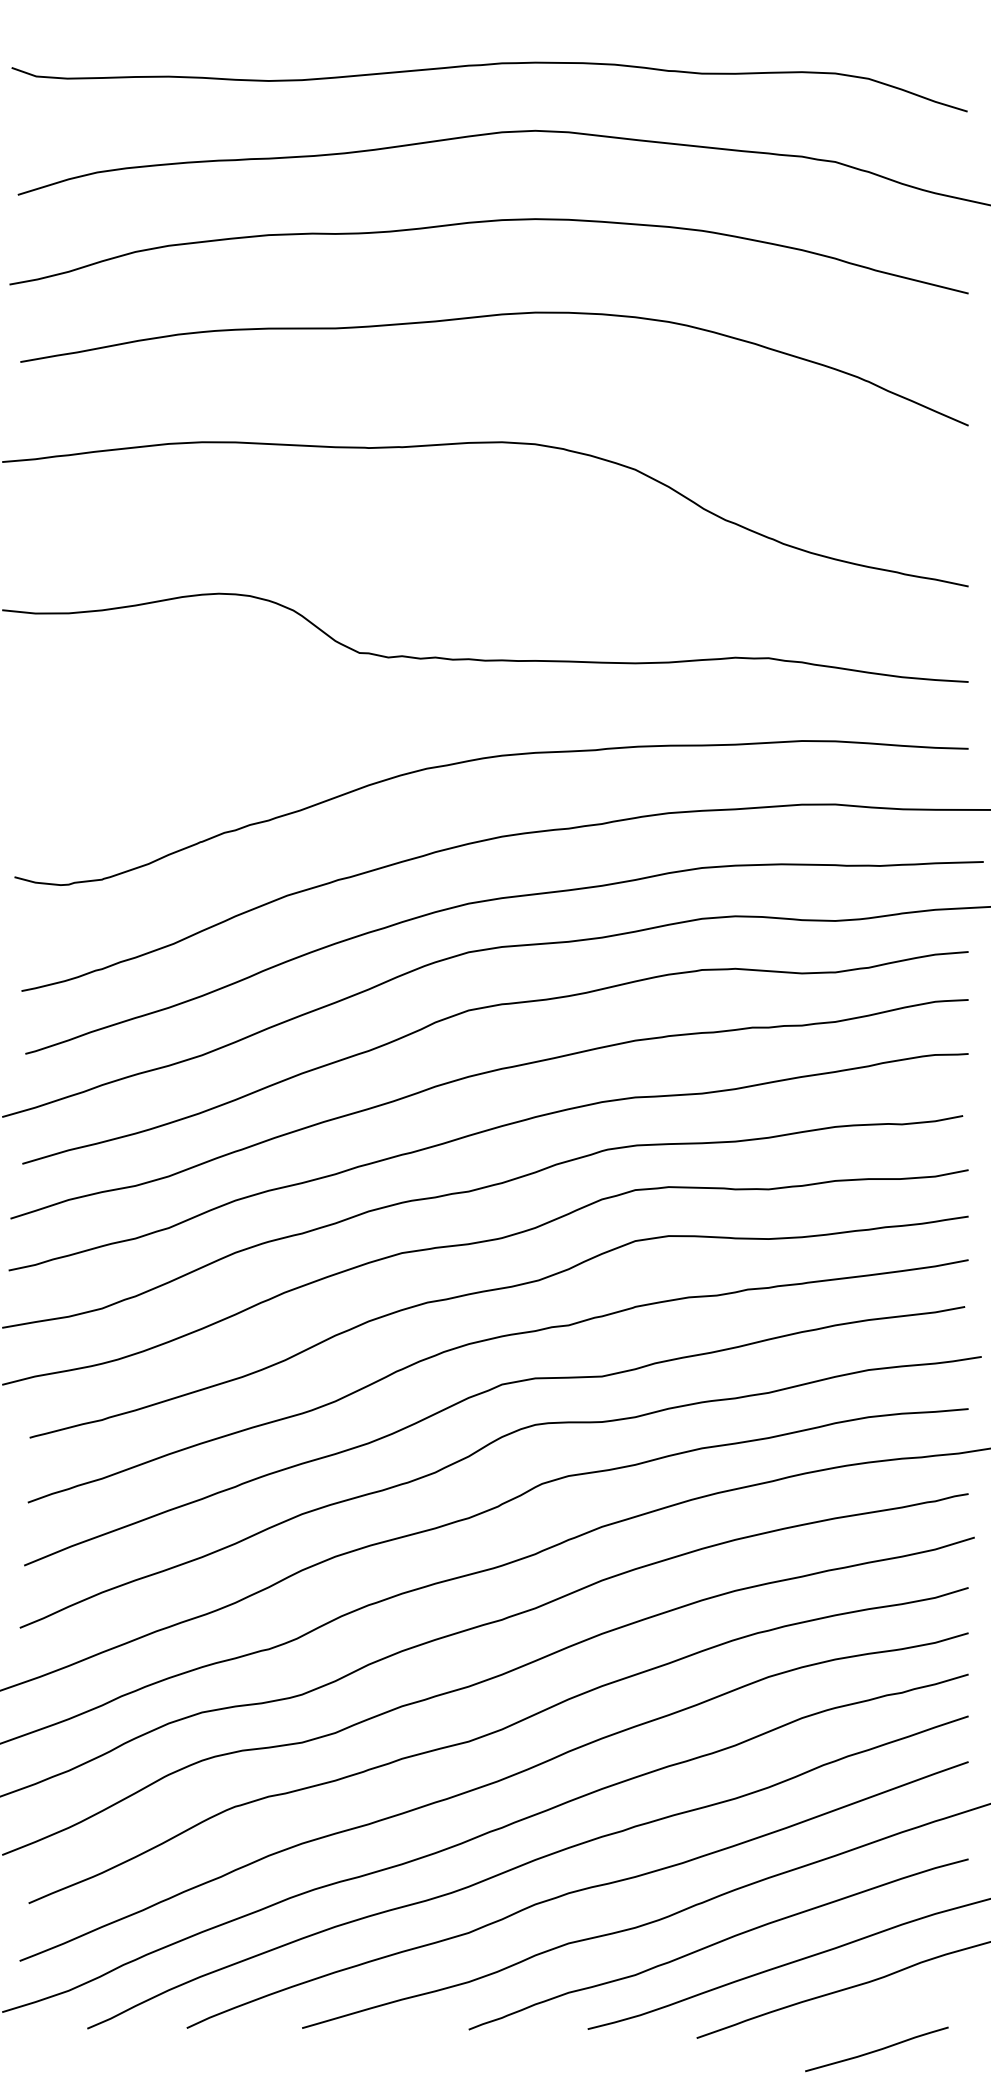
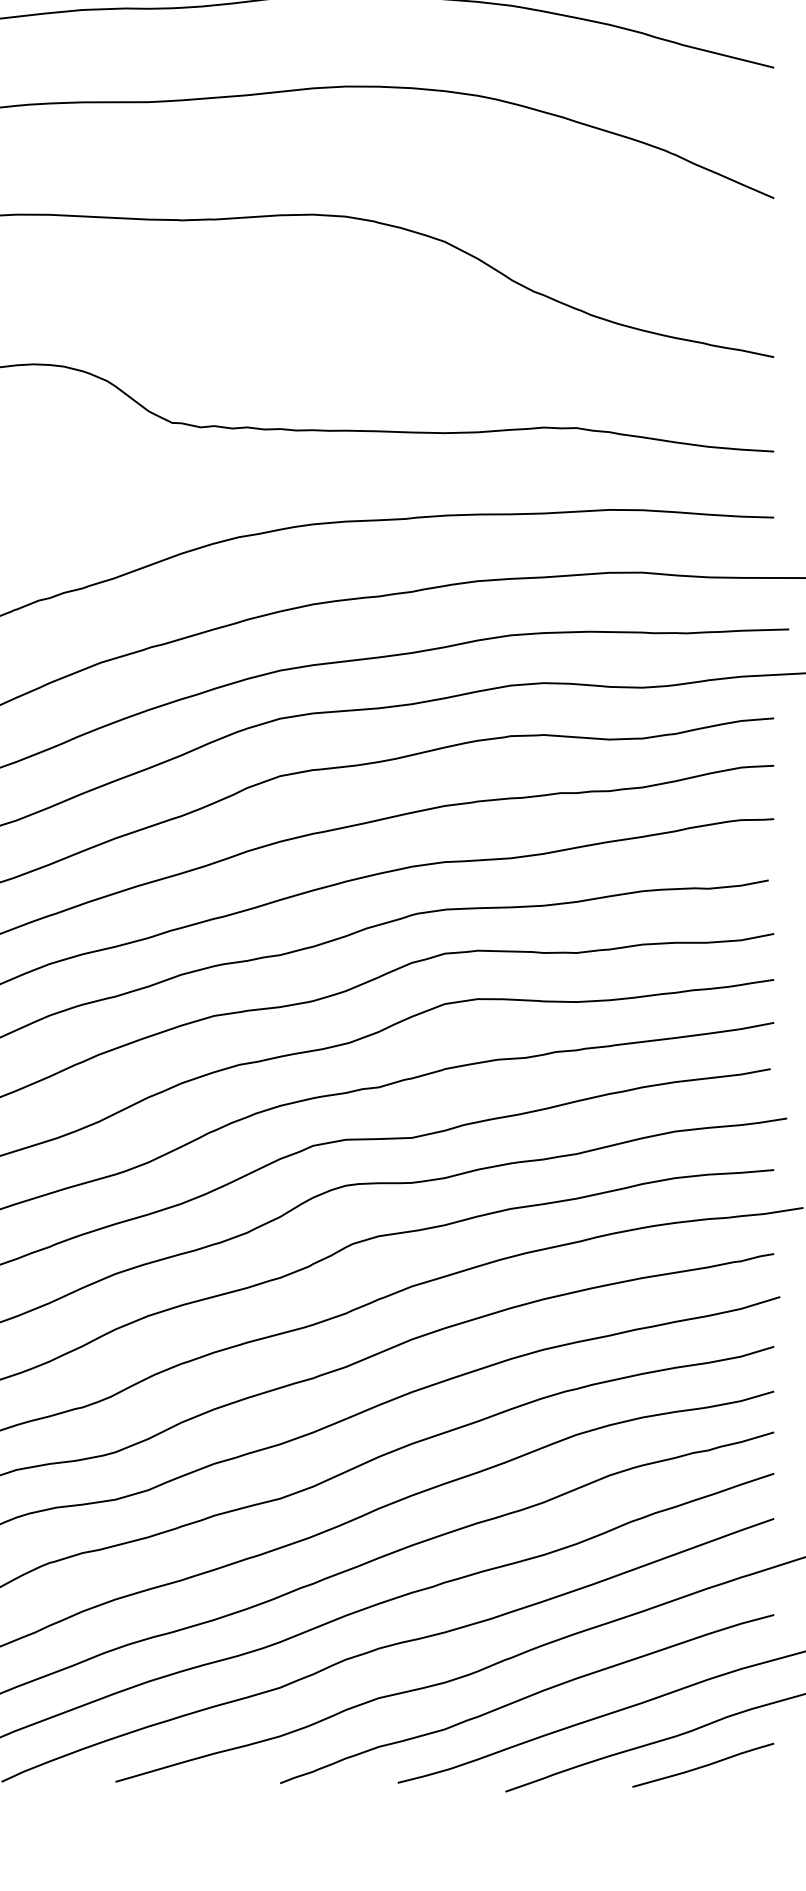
curve: (876, 2049) -> (702, 1765), moved

